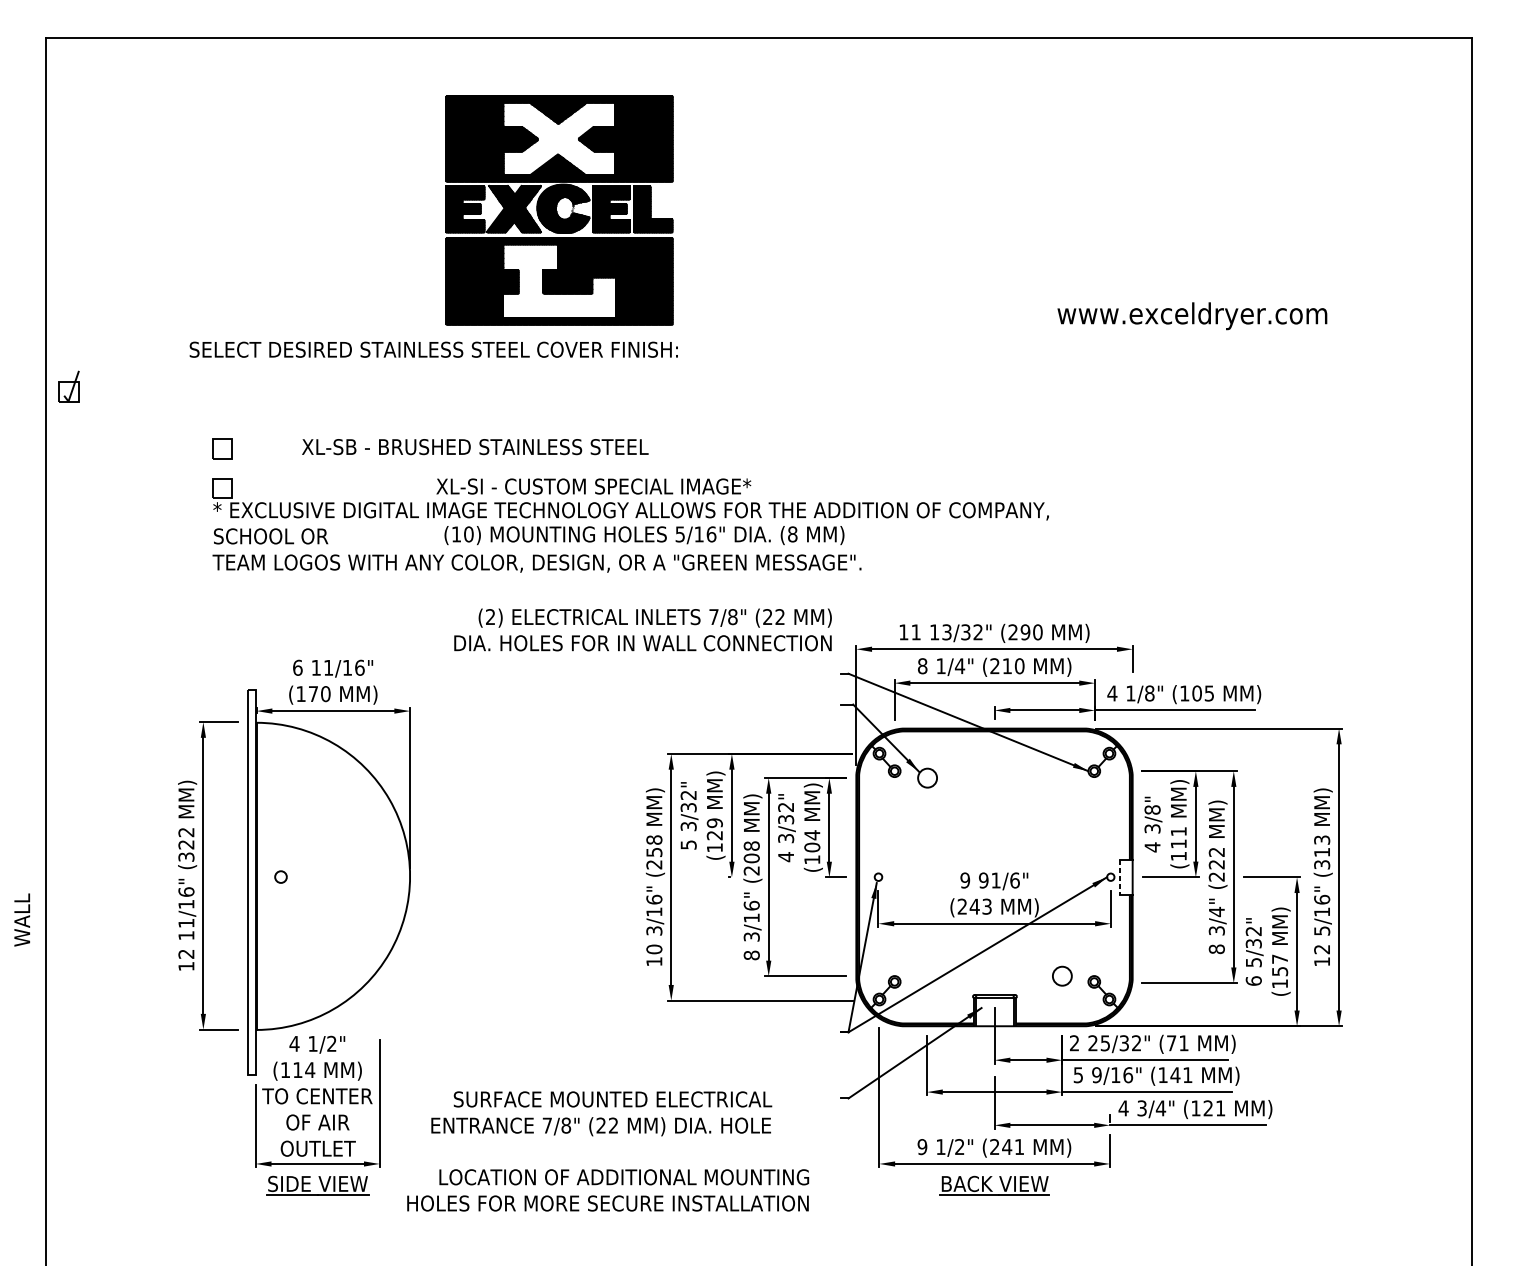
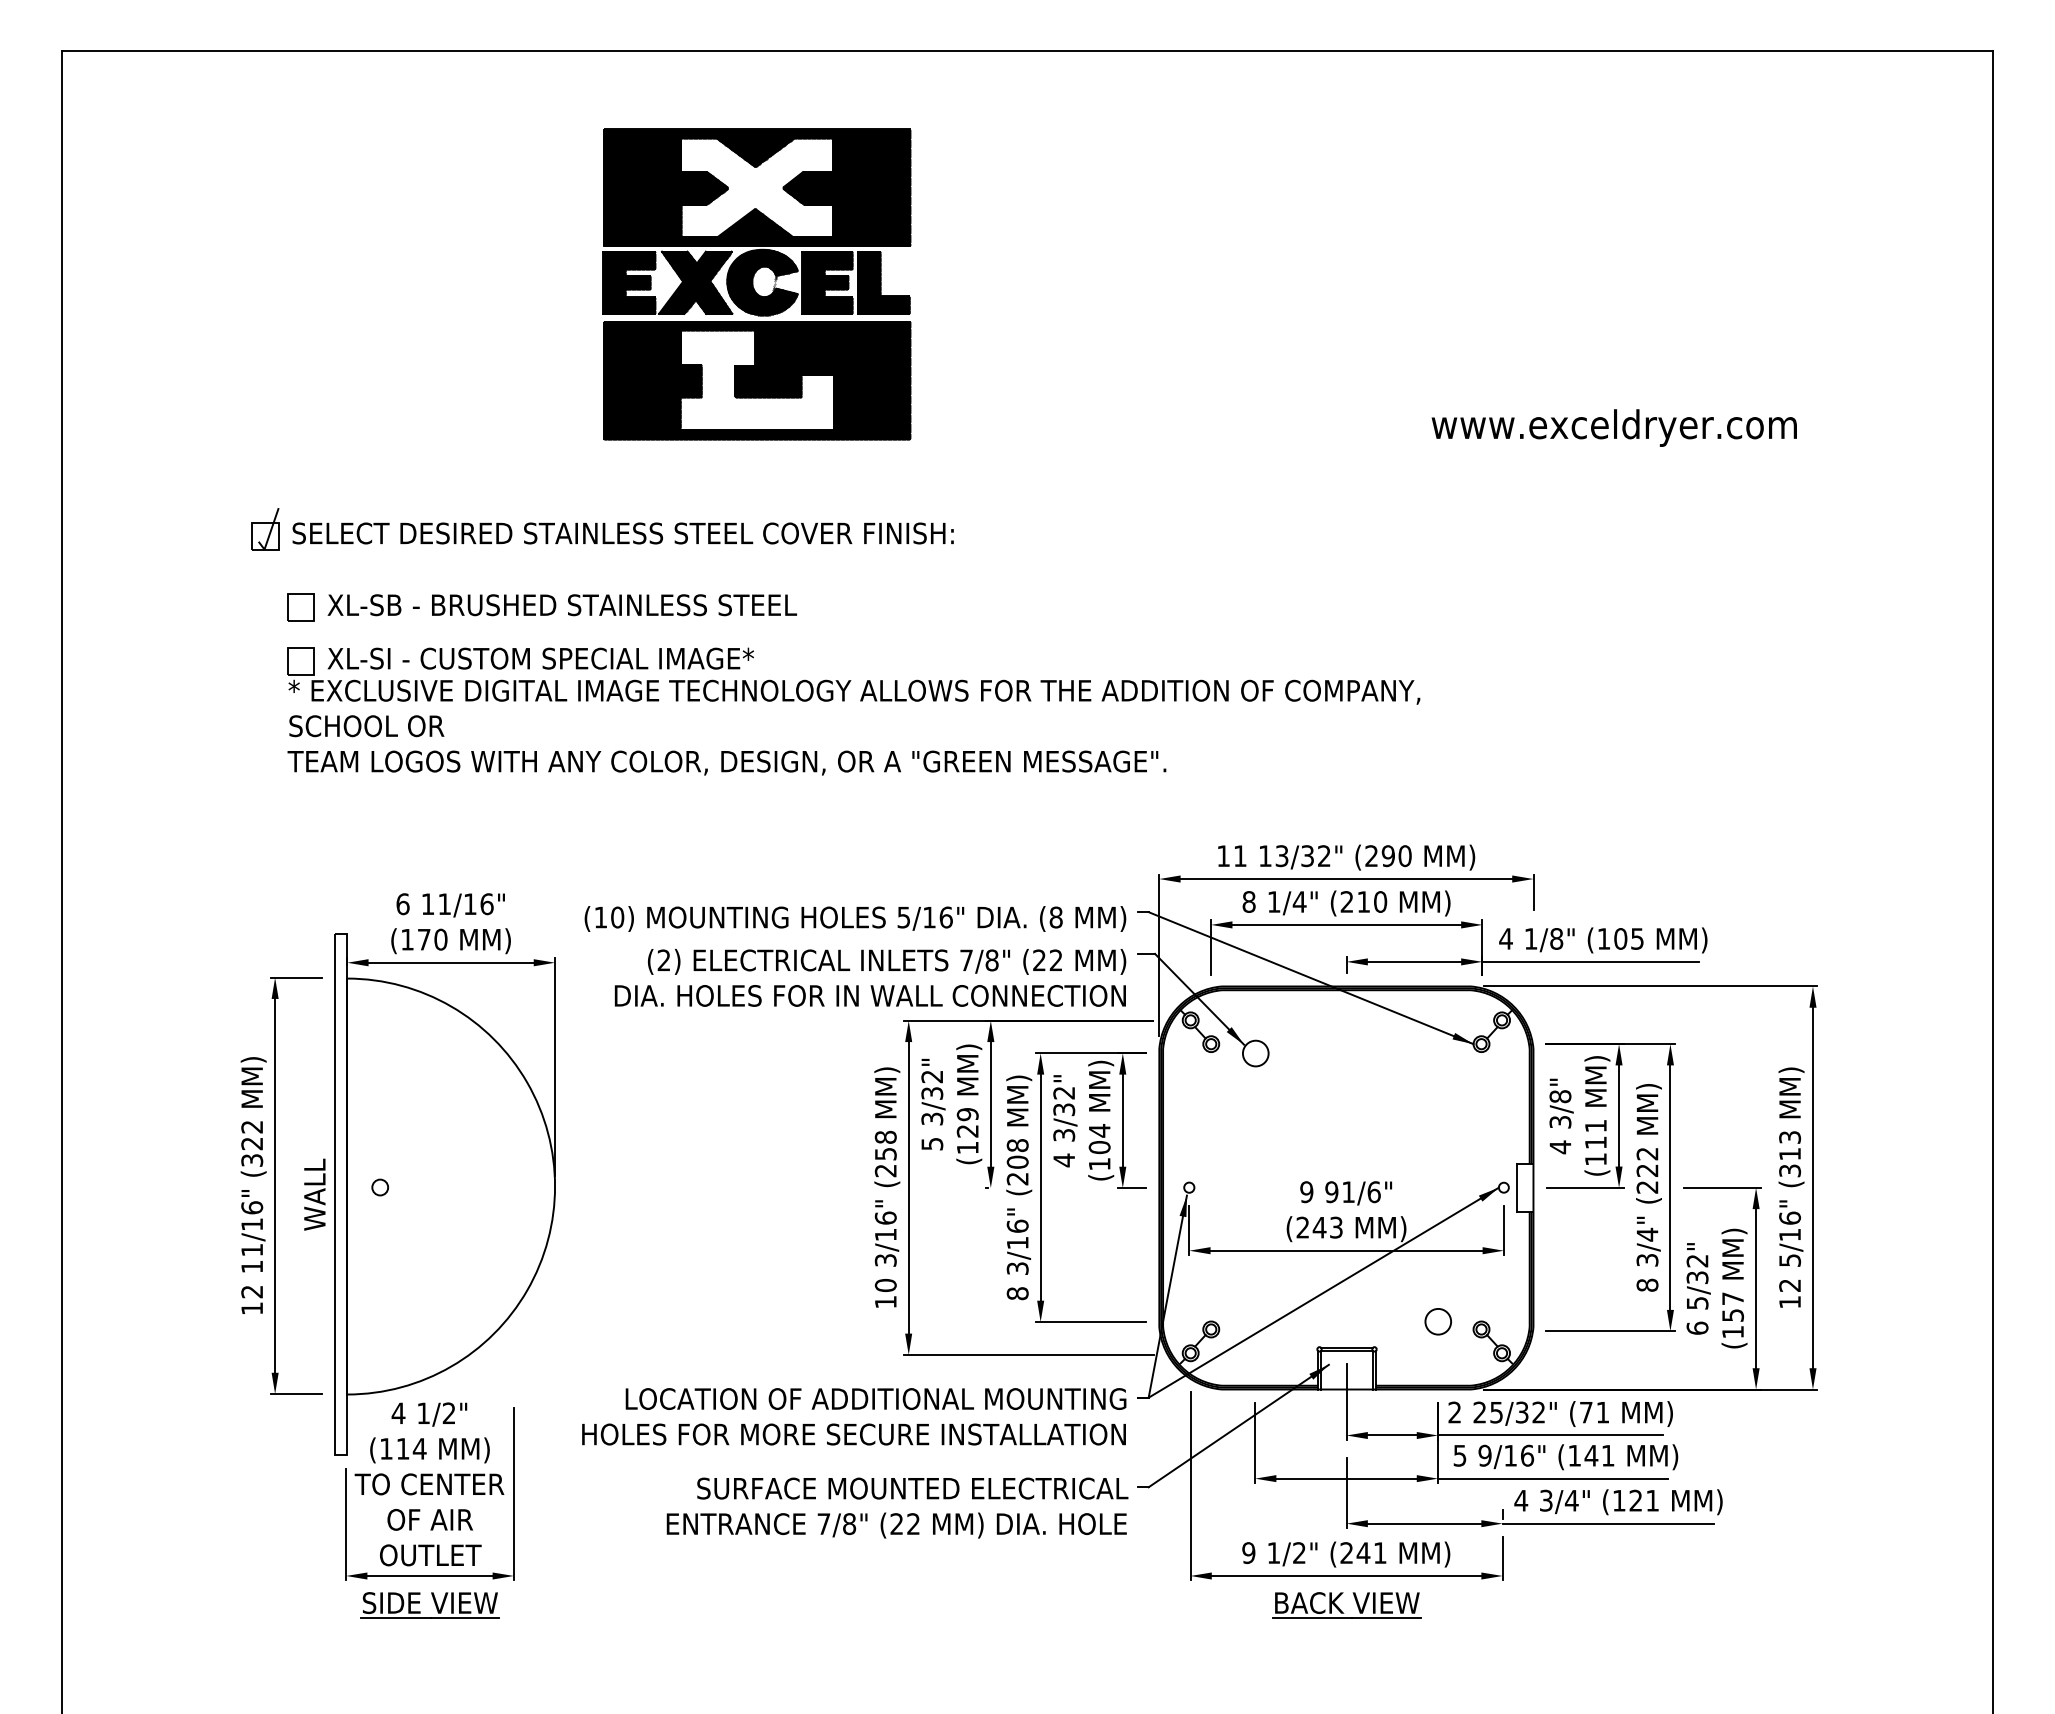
text: (433, 349) -> (622, 533), moved
part: (69, 386) -> (265, 529), moved
text: (474, 447) -> (561, 605), moved
text: (593, 486) -> (540, 658), moved
text: (644, 535) -> (855, 918), moved
text: (643, 629) -> (870, 977), moved
line: (1120, 877) -> (1516, 1187), dashed -> solid
text: (21, 919) -> (314, 1194), moved
text: (601, 1113) -> (897, 1507), moved
text: (608, 1190) -> (854, 1416), moved

